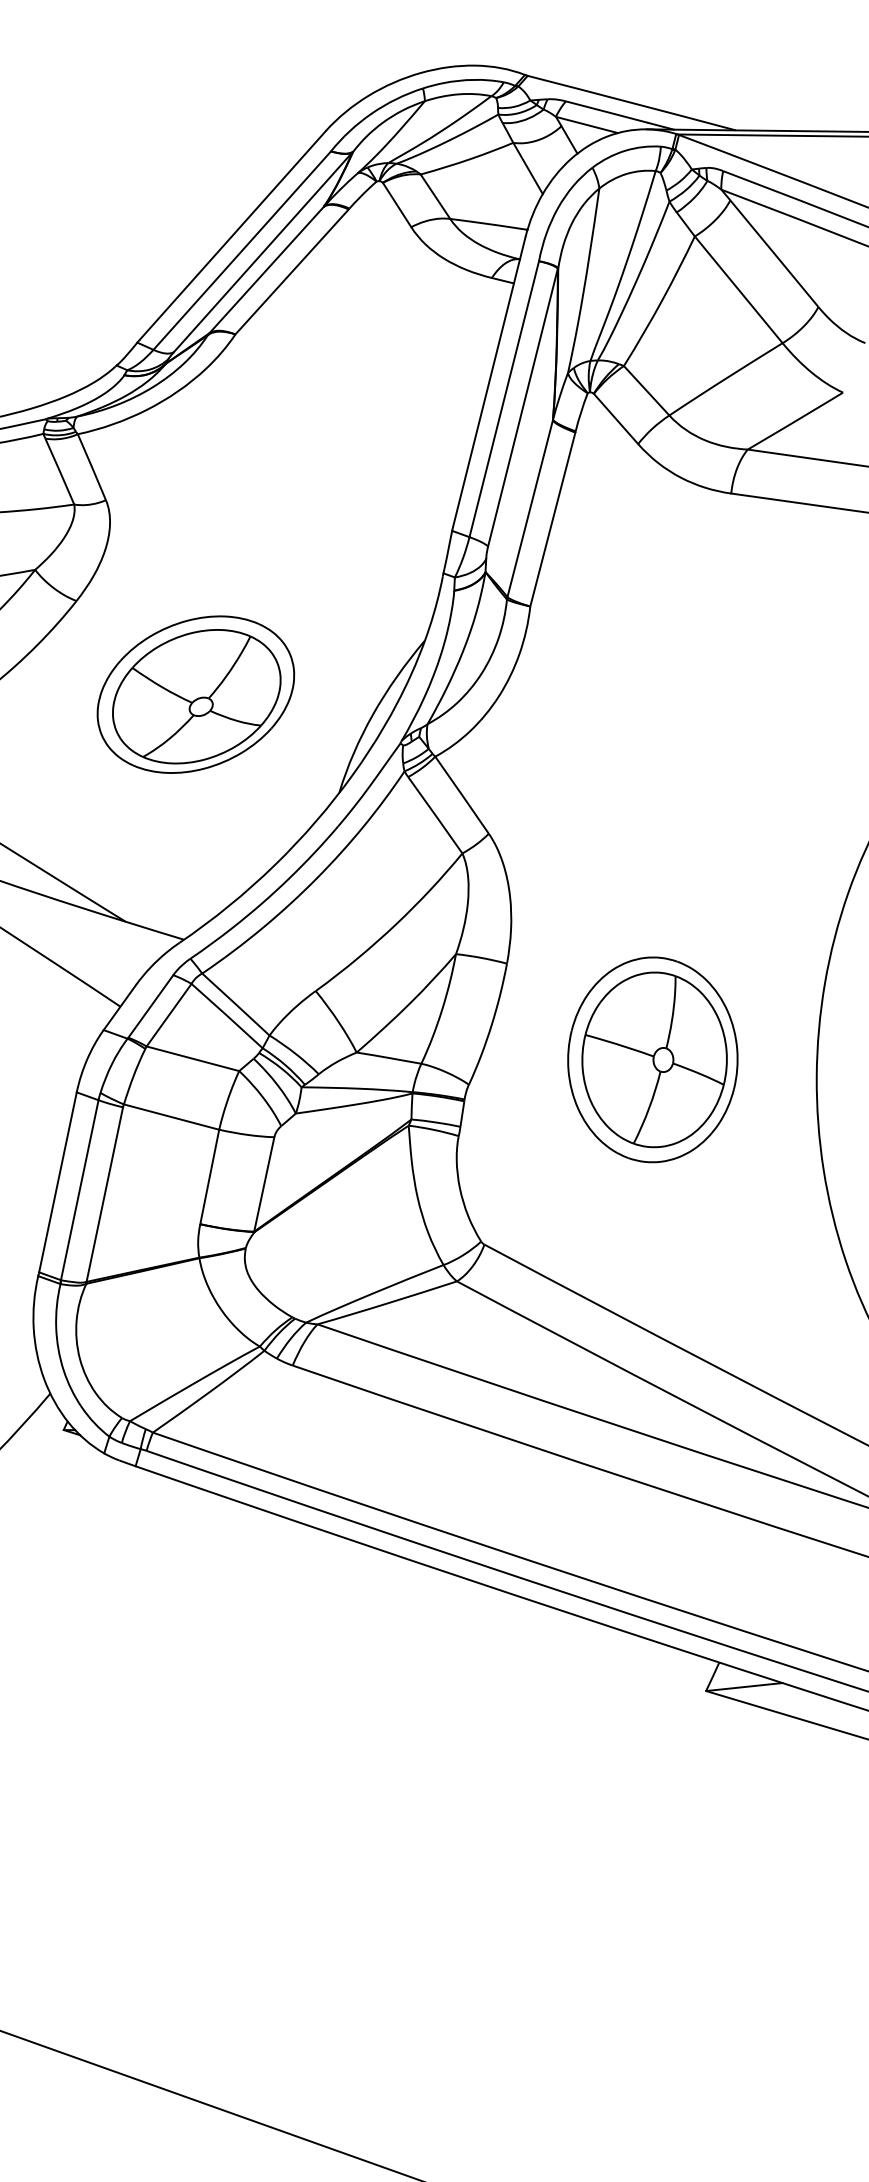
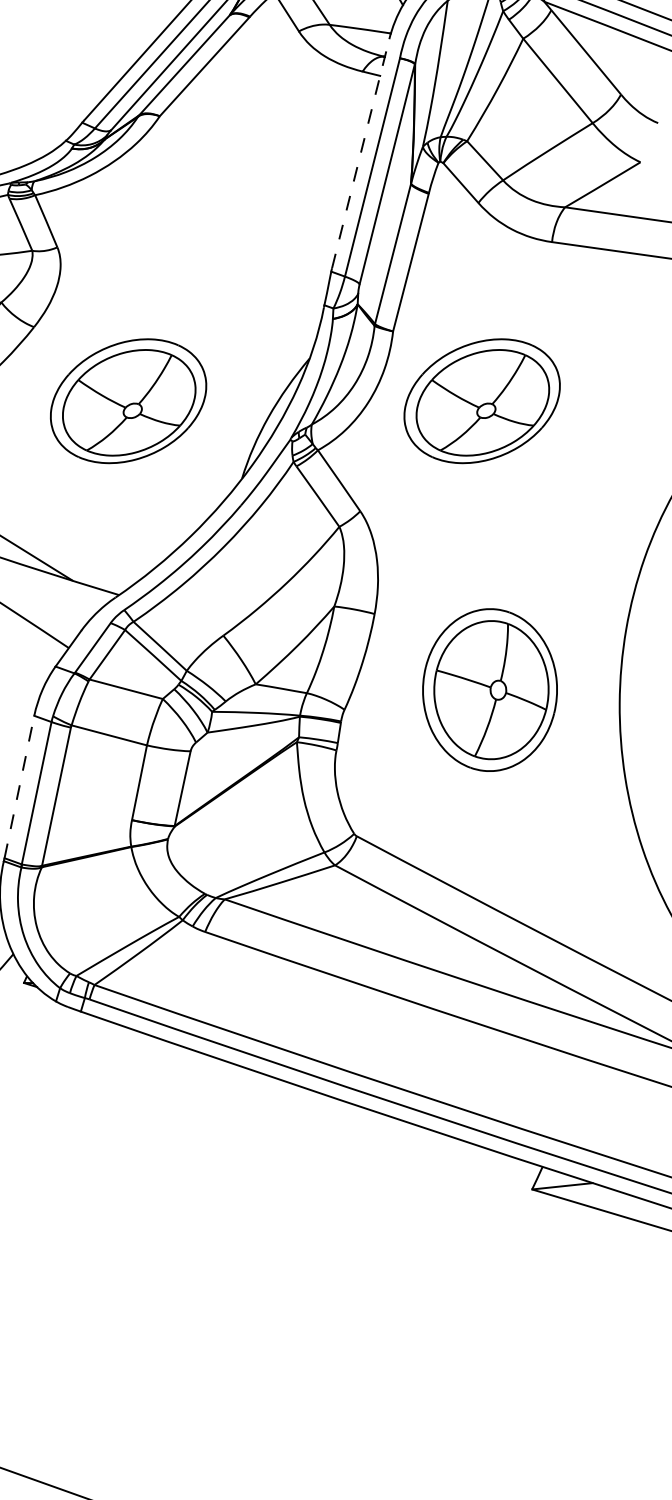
line: (489, 381) -> (360, 153), solid -> dashed
part: (642, 694) -> (481, 401), added
line: (57, 1182) -> (19, 787), solid -> dashed

